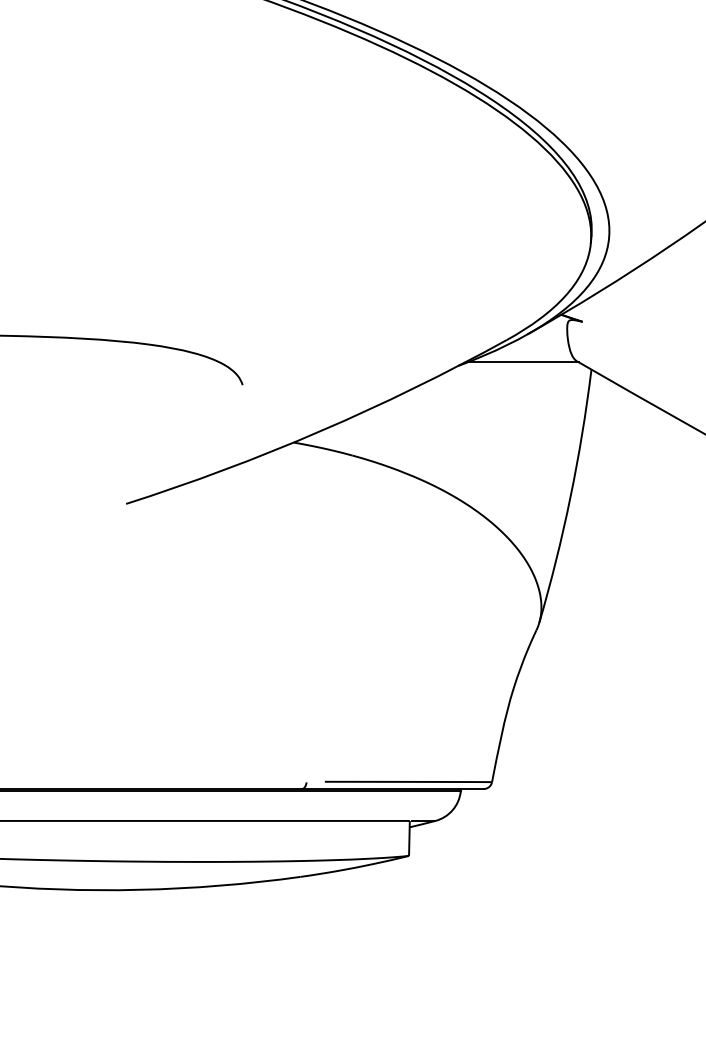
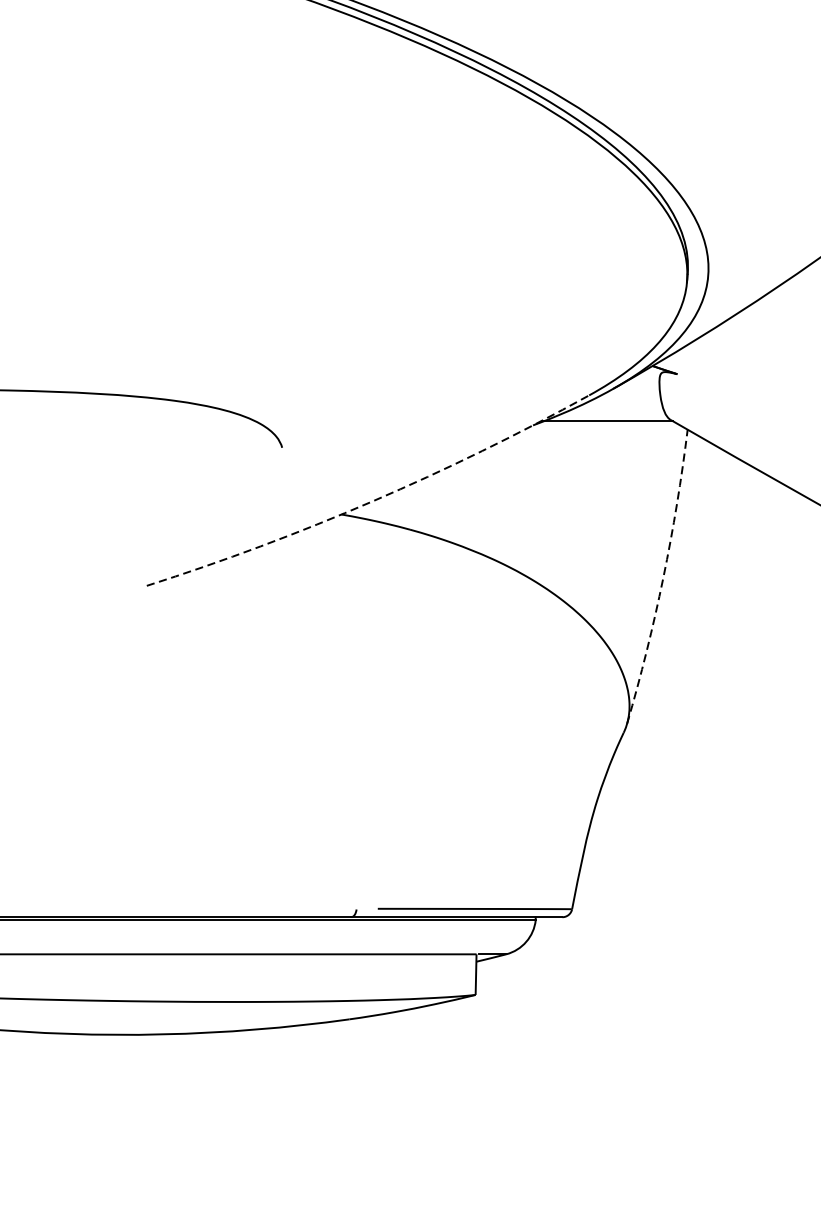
arc: (320, 431) -> (372, 501), solid -> dashed
arc: (570, 497) -> (663, 578), solid -> dashed

